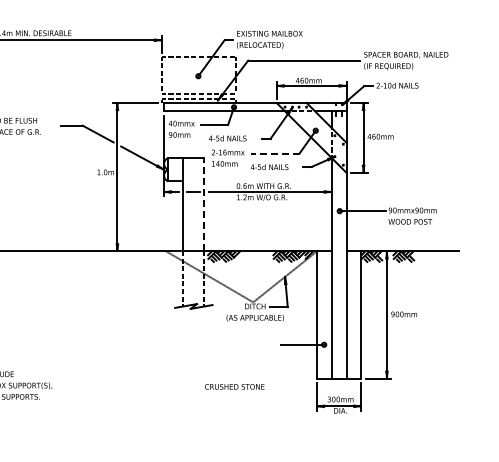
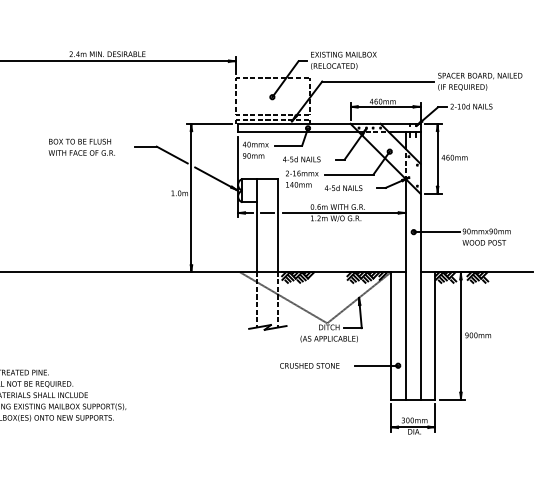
line: (274, 153) -> (348, 174), dashed -> solid
line: (204, 204) -> (278, 225), dashed -> solid
text: (234, 386) -> (309, 365), moved

